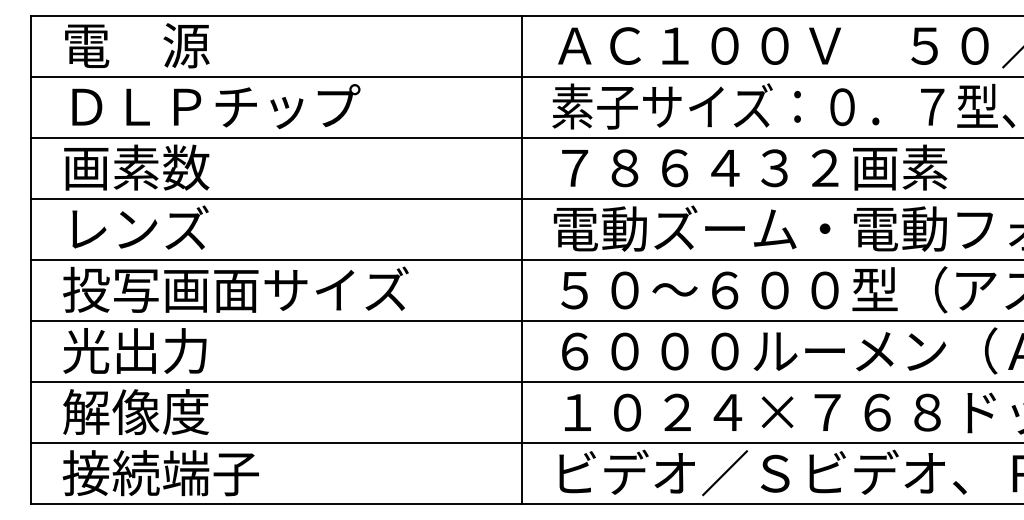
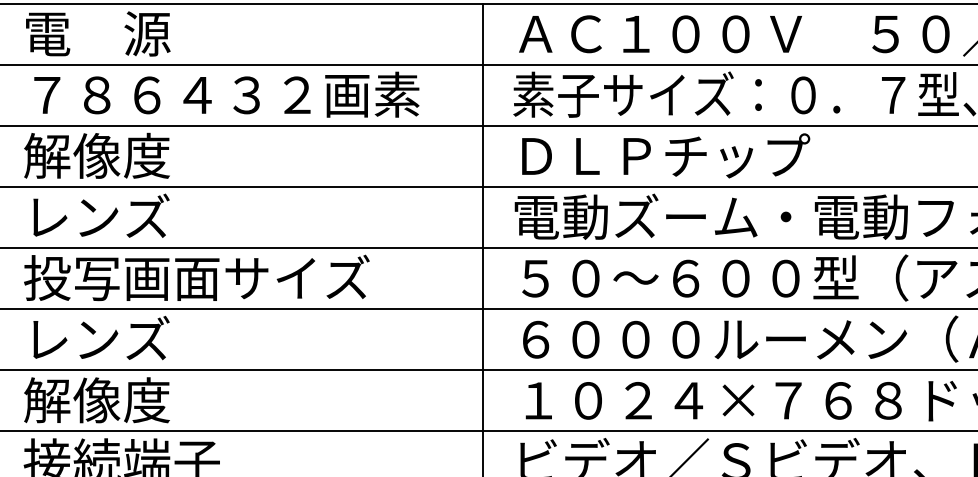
text: (265, 106) -> (226, 94), ＤＬＰチップ -> ７８６４３２画素
text: (136, 167) -> (97, 155), 画素数 -> 解像度
text: (754, 167) -> (715, 155), ７８６４３２画素 -> ＤＬＰチップ
text: (135, 350) -> (96, 338), 光出力 -> レンズ

